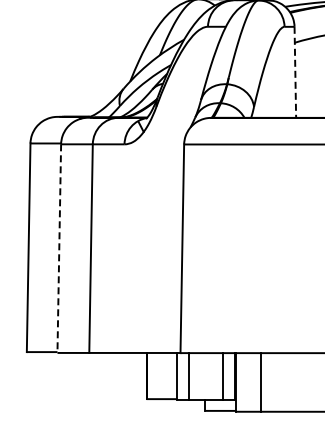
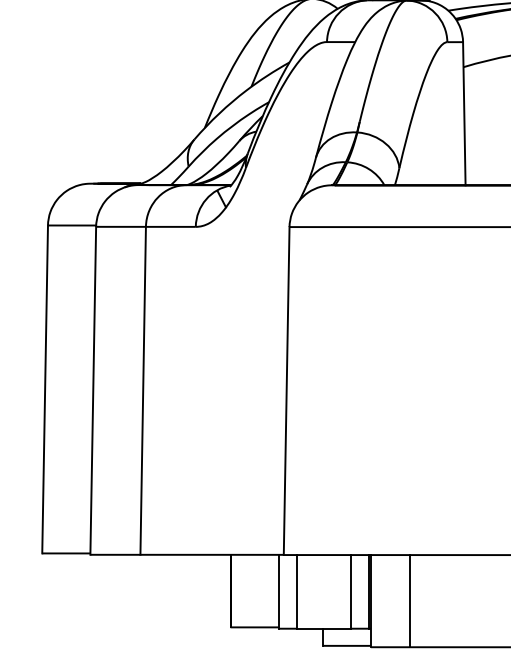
line: (295, 72) -> (464, 113), dashed -> solid
line: (59, 249) -> (93, 392), dashed -> solid

